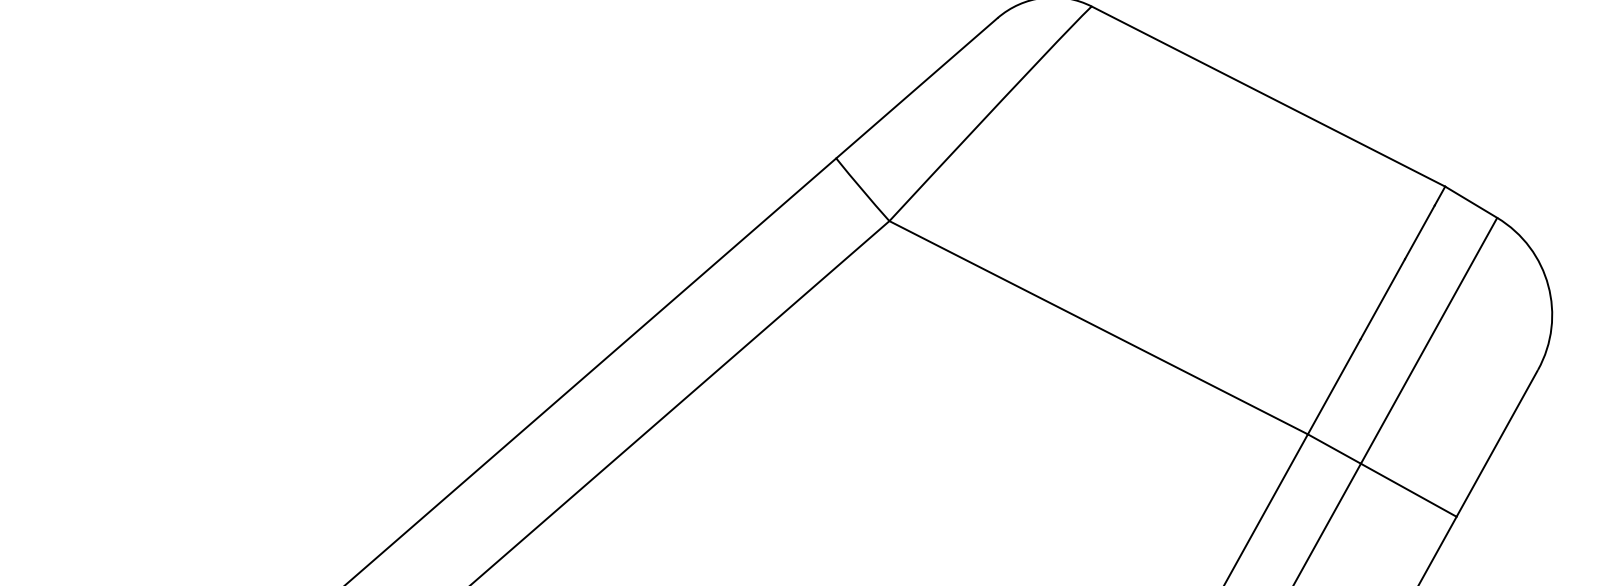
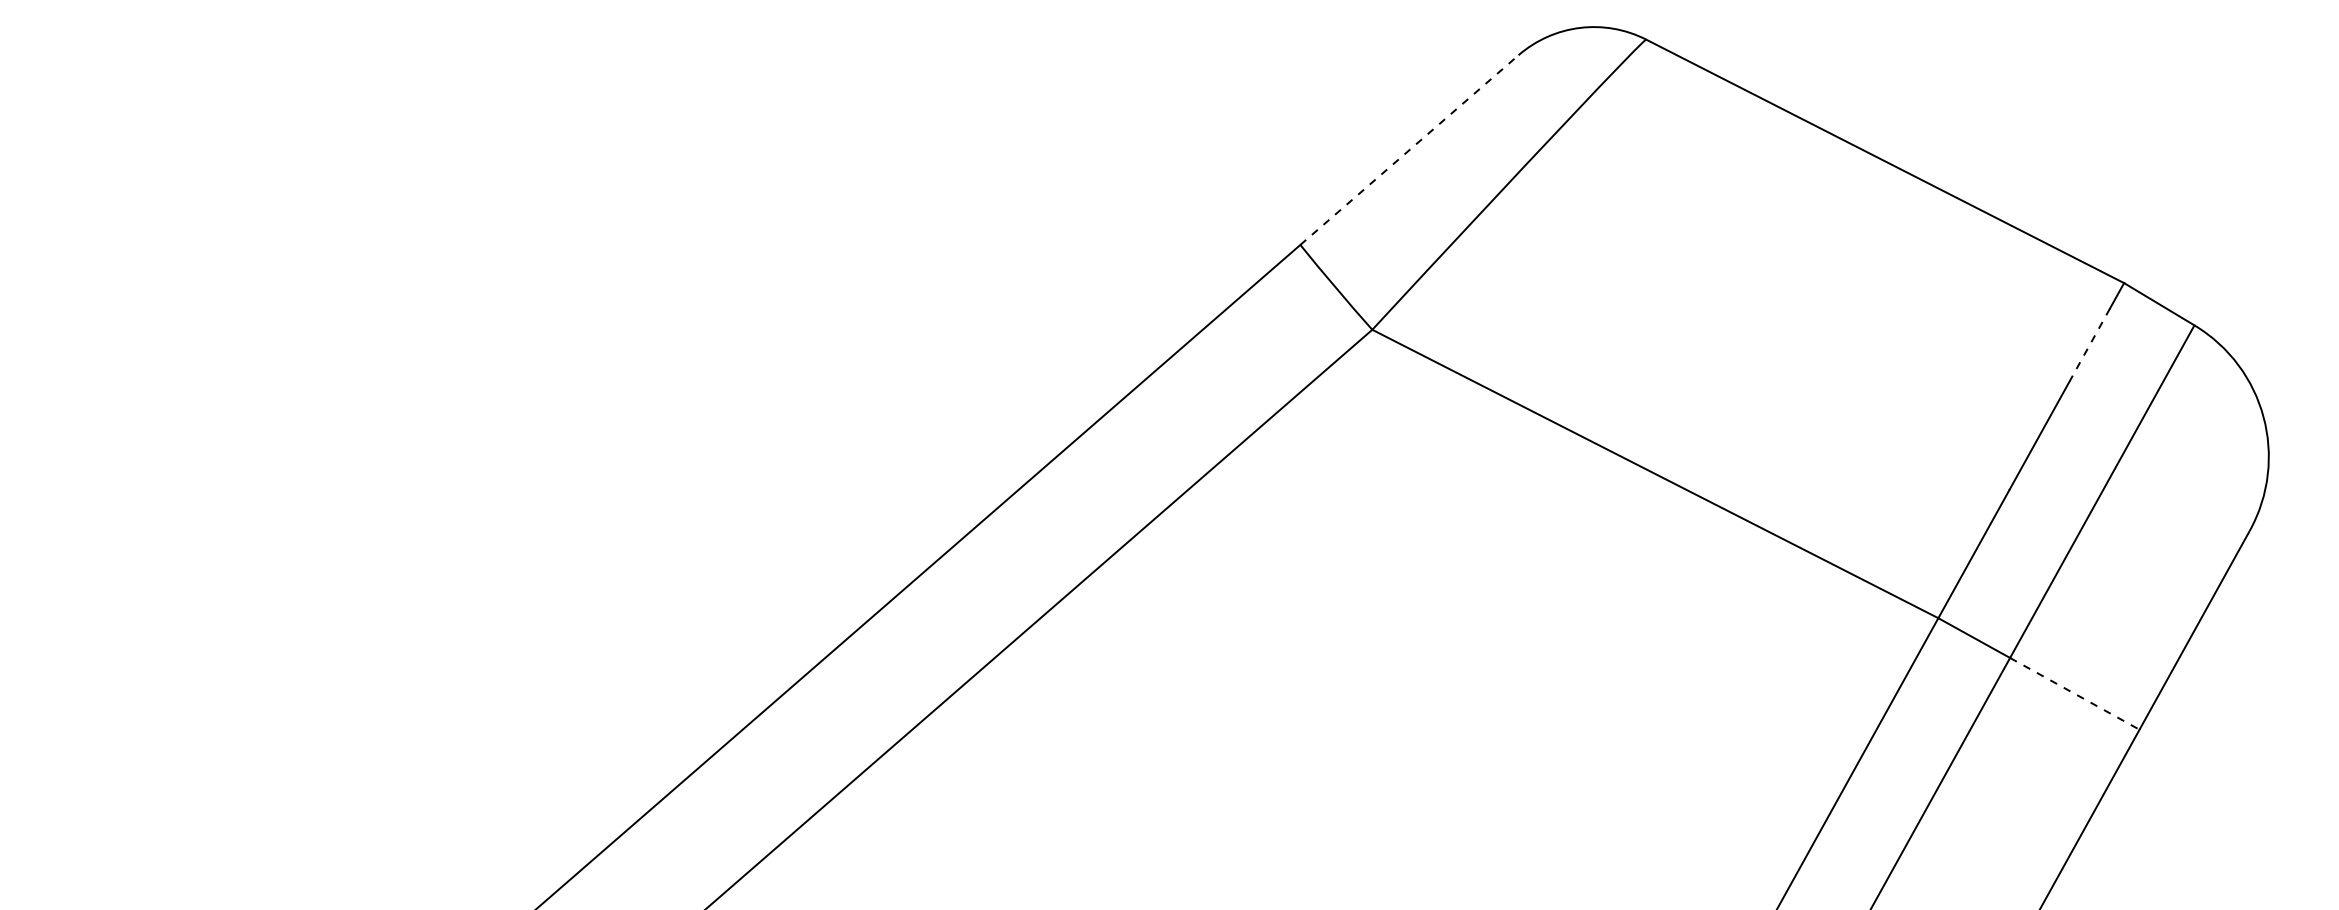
line: (916, 88) -> (1409, 150), solid -> dashed
line: (1419, 232) -> (2089, 344), solid -> dashed
line: (1408, 490) -> (2074, 693), solid -> dashed

